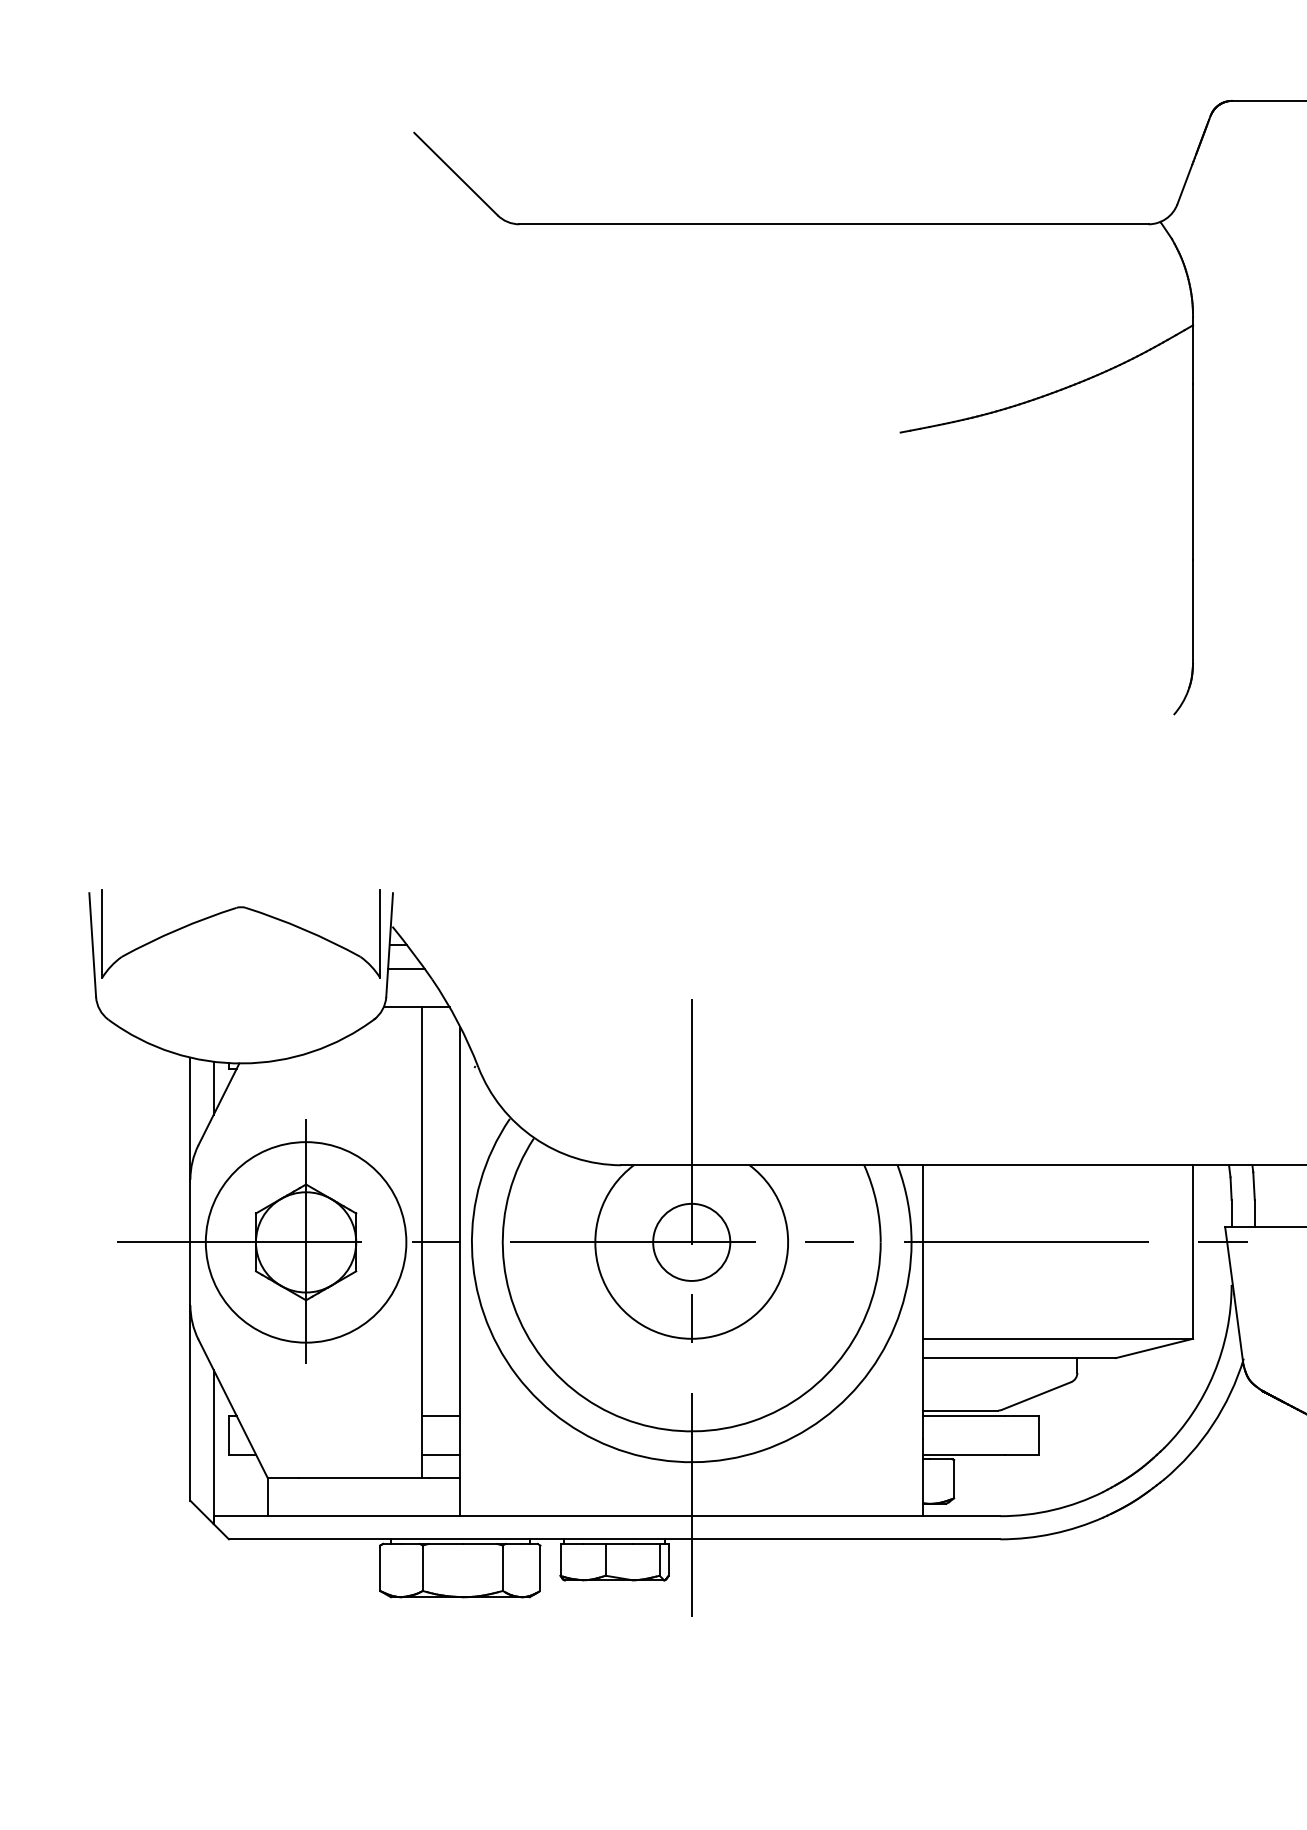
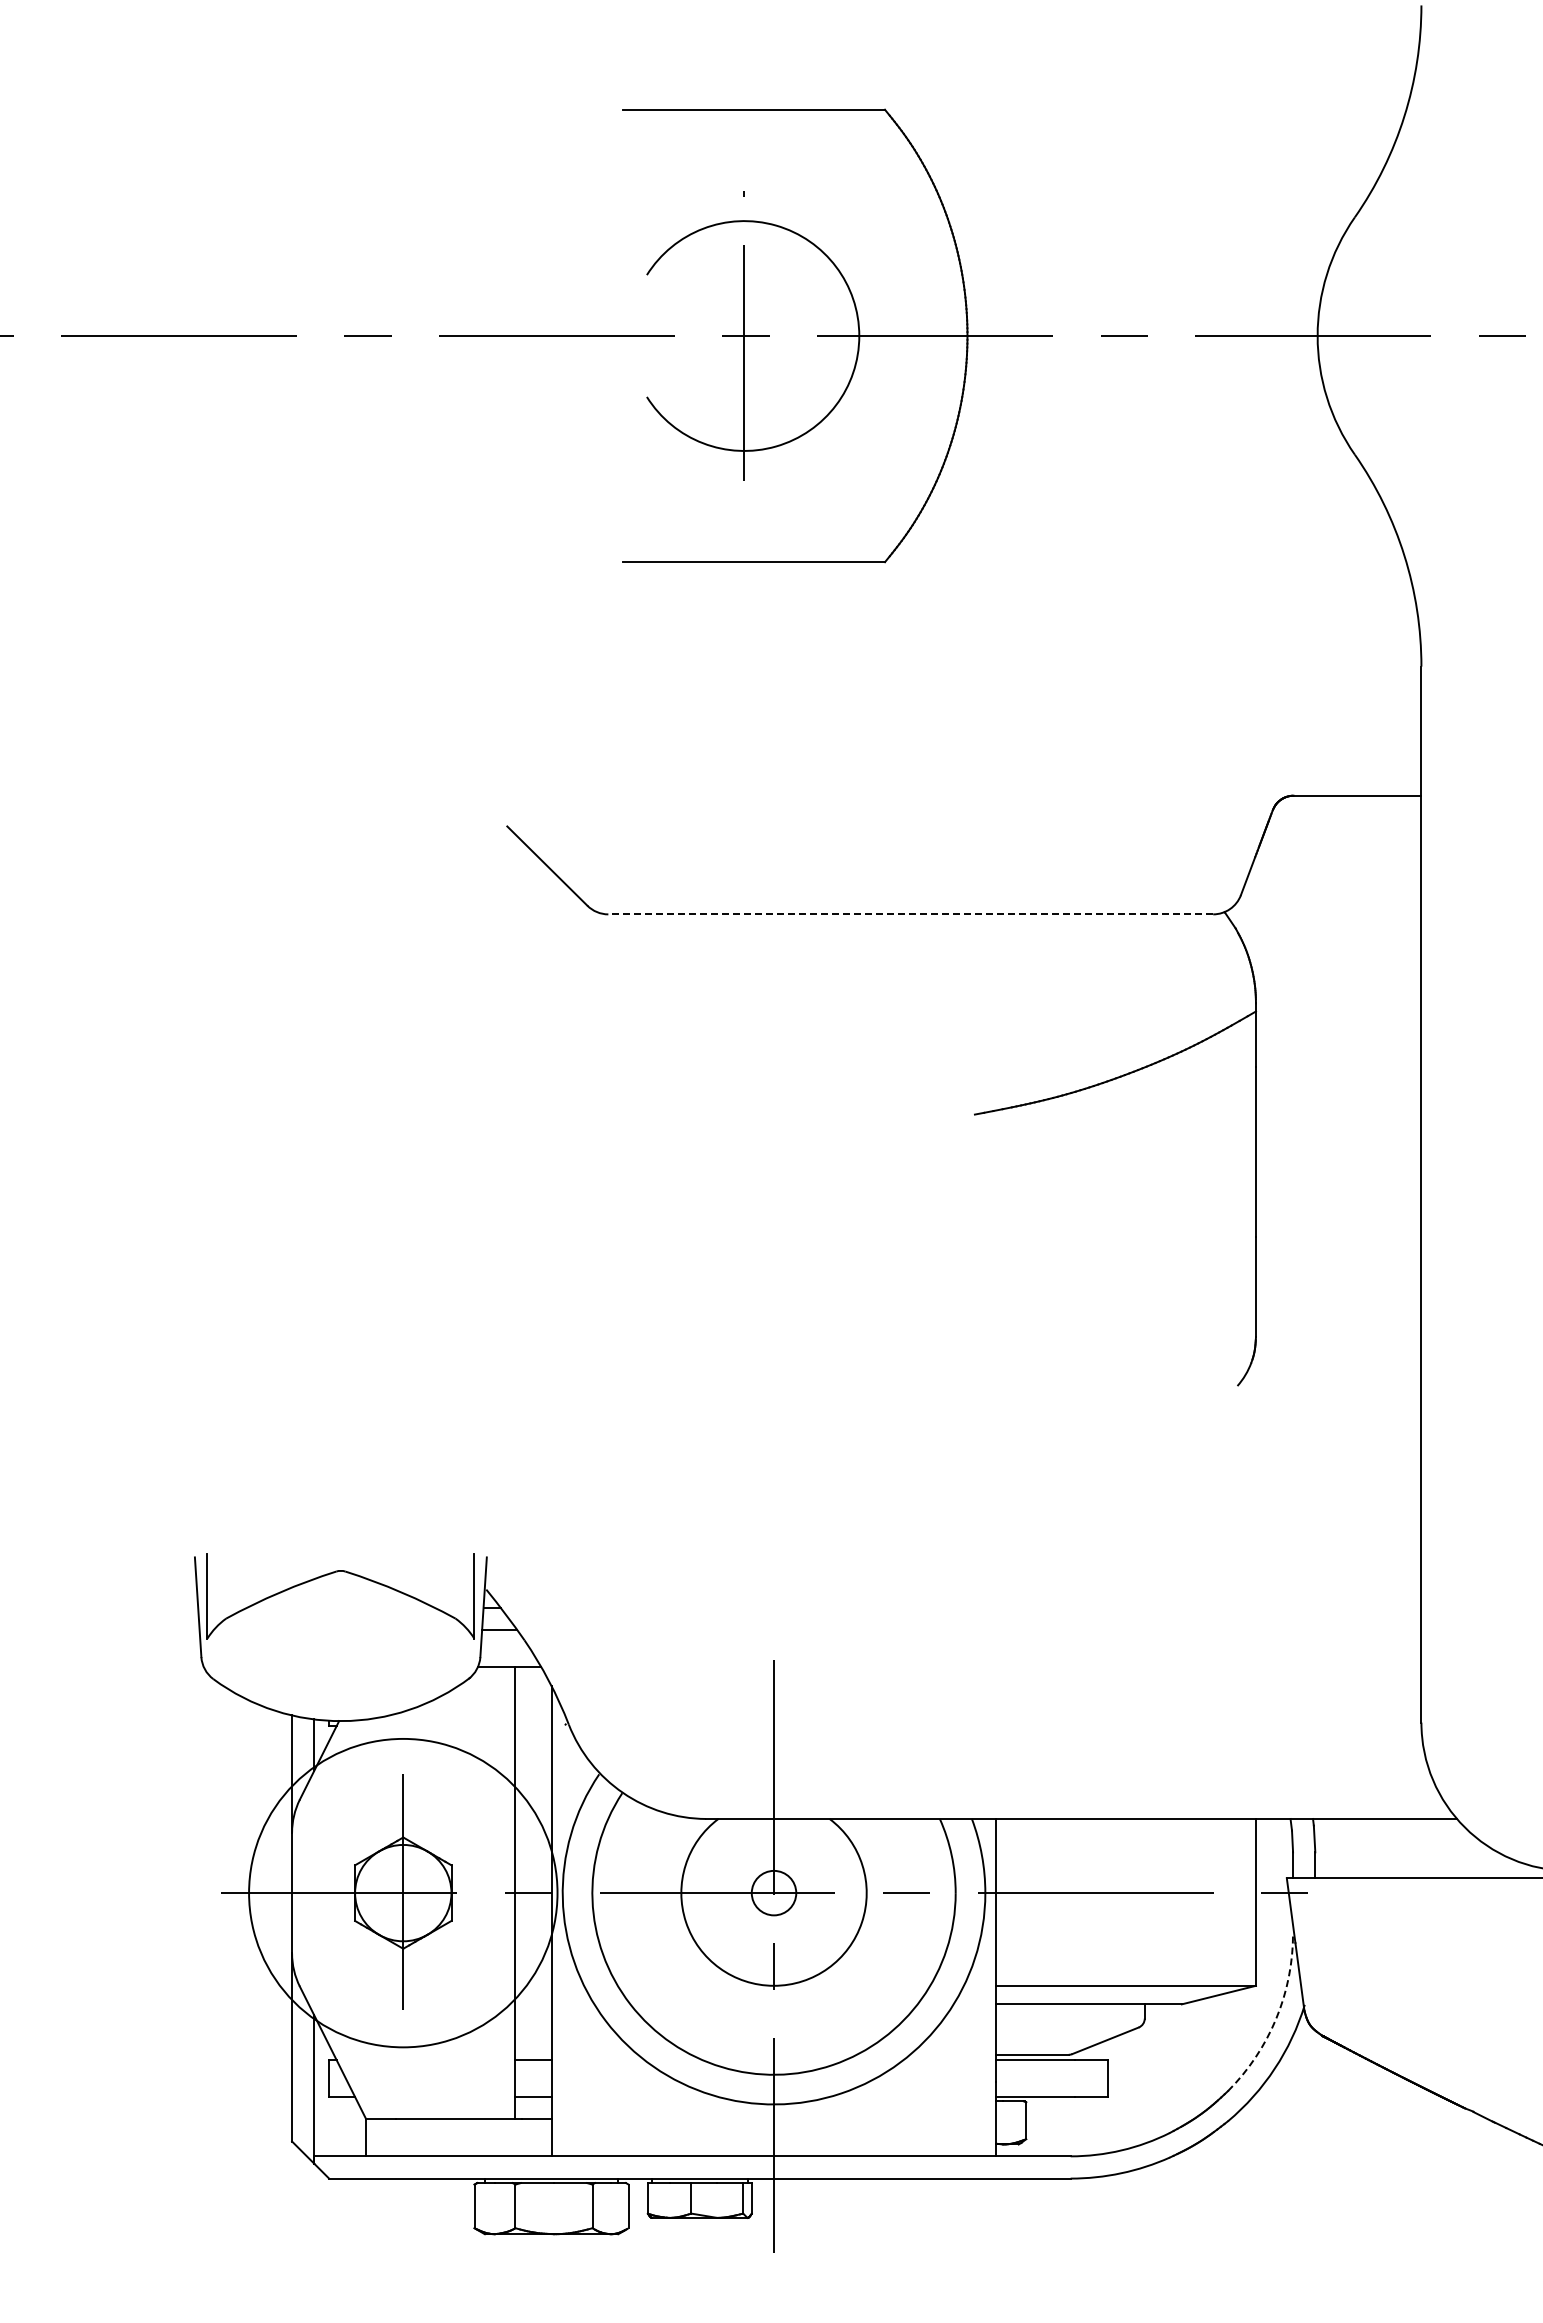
line: (833, 224) -> (910, 914), solid -> dashed
circle: (305, 1241) -> (402, 1892), size x1.6
circle: (691, 1242) -> (773, 1893), size x0.6
arc: (1214, 1373) -> (1276, 2019), solid -> dashed

